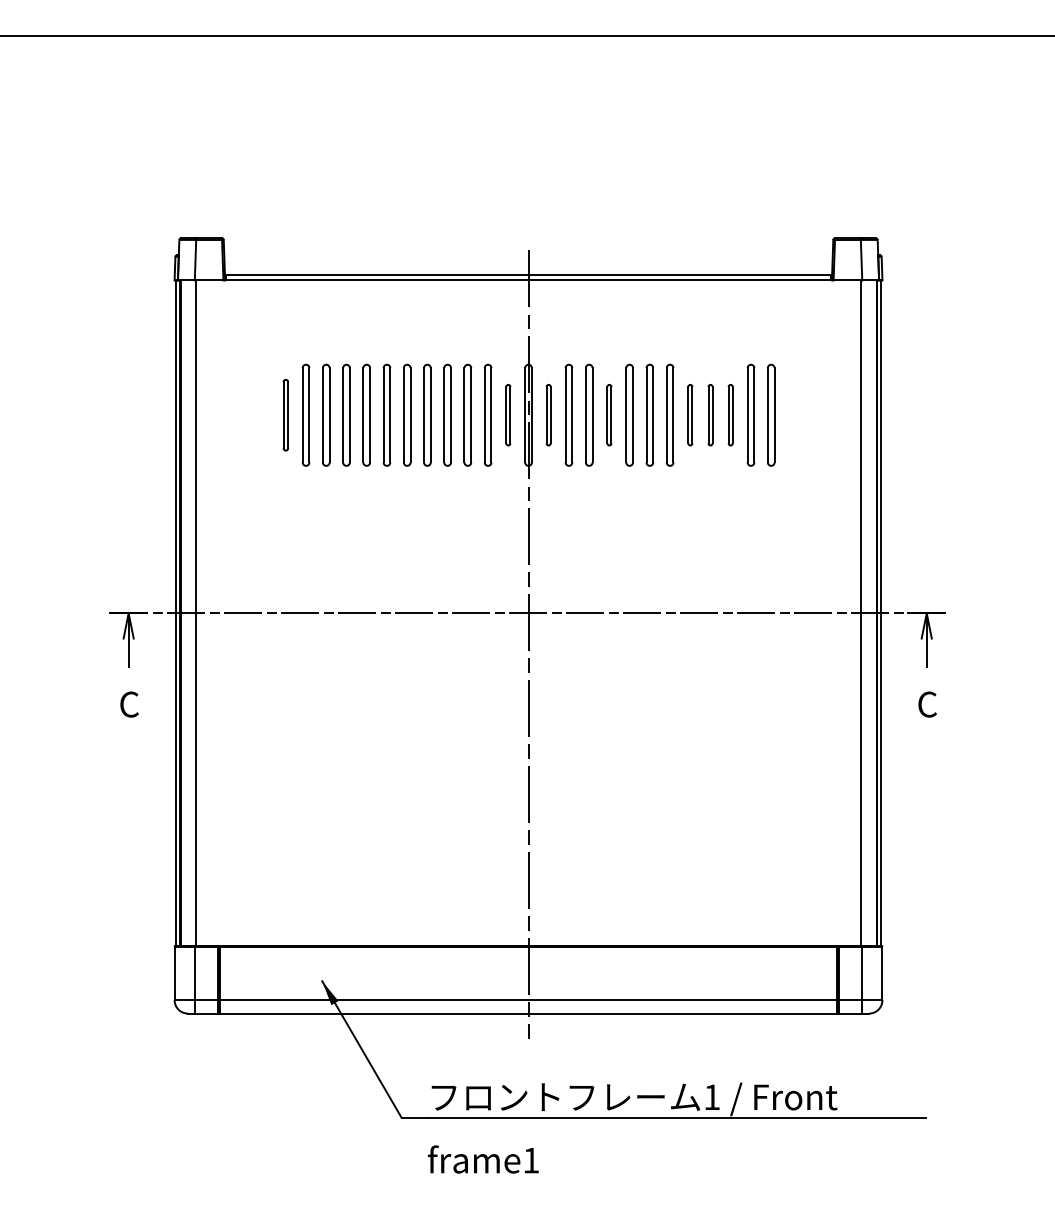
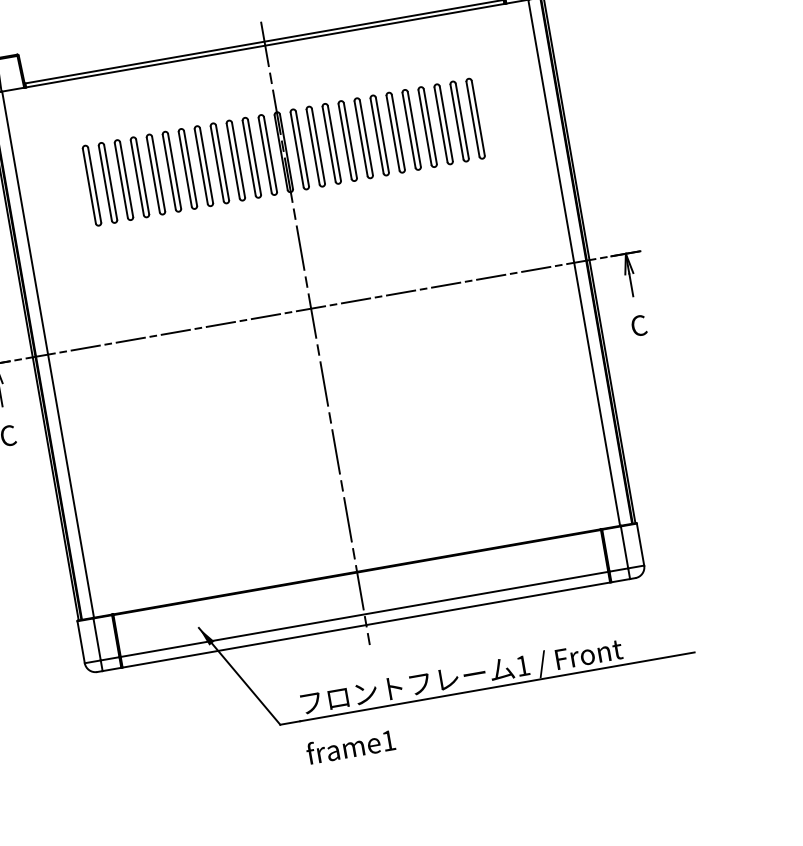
part: (285, 414) -> (91, 185), size x1.43
part: (508, 414) -> (267, 154), size x1.67
part: (548, 414) -> (299, 148), size x1.67
part: (609, 414) -> (347, 140), size x1.67
part: (690, 414) -> (411, 129), size x1.67
part: (710, 414) -> (427, 126), size x1.67
part: (730, 414) -> (443, 123), size x1.67

